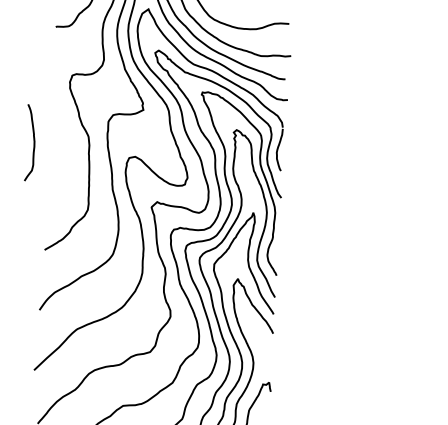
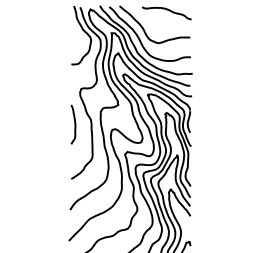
curve: (32, 142) -> (74, 124), moved

